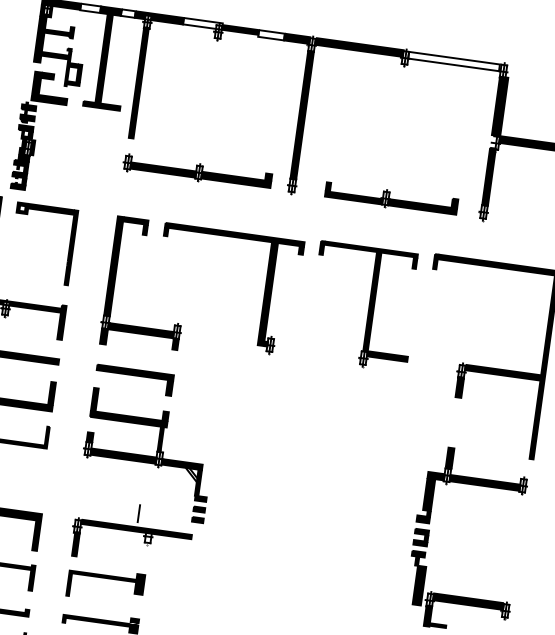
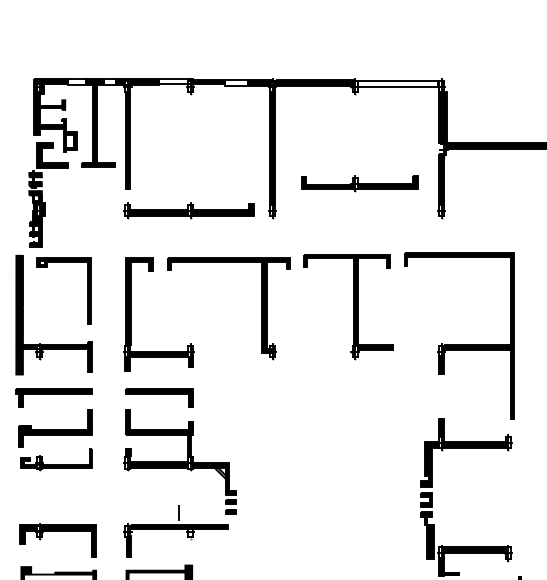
part: (390, 198) -> (359, 183), moved

